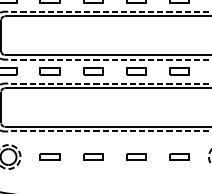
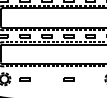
part: (92, 157) -> (46, 79), removed
part: (179, 157) -> (90, 79), removed

